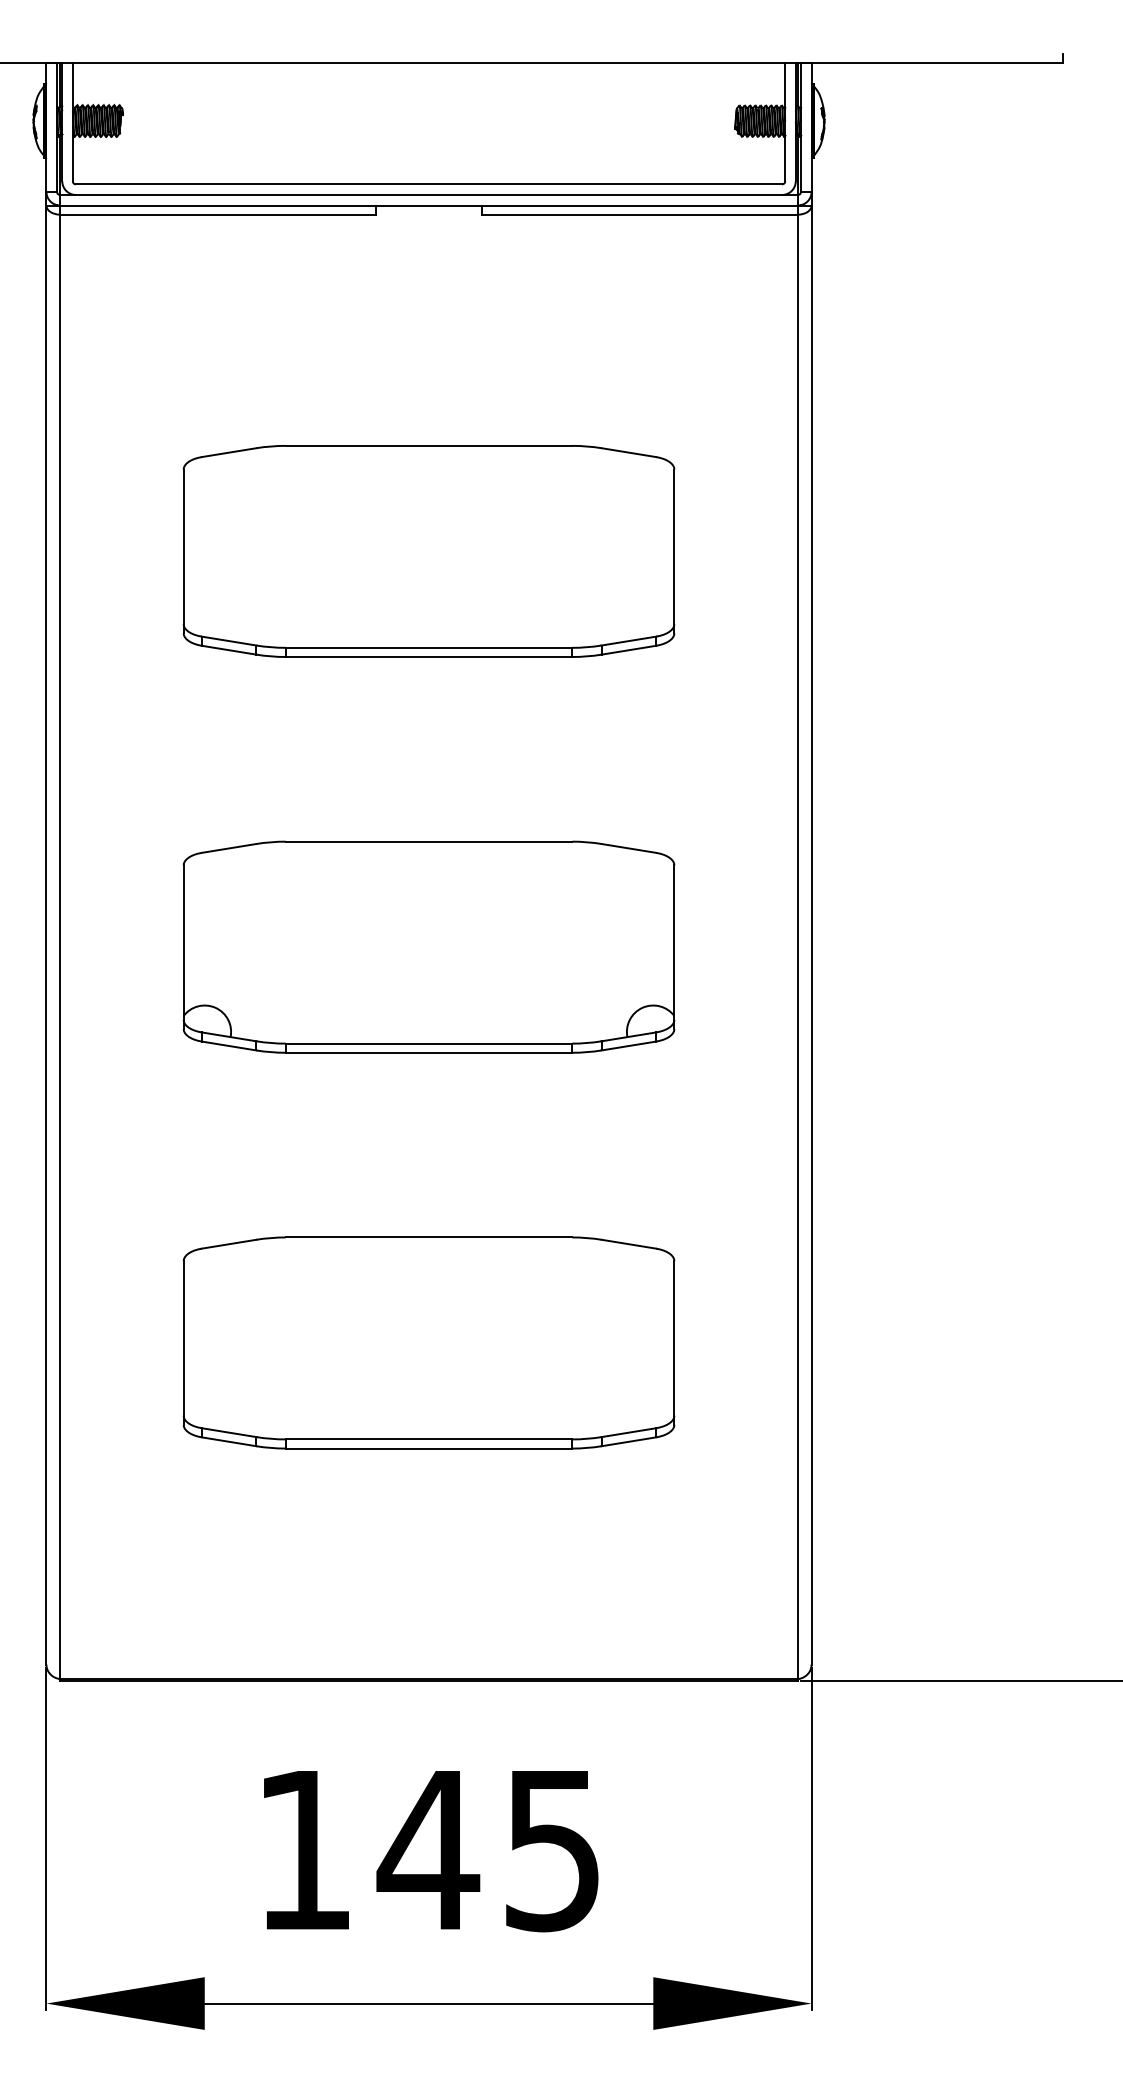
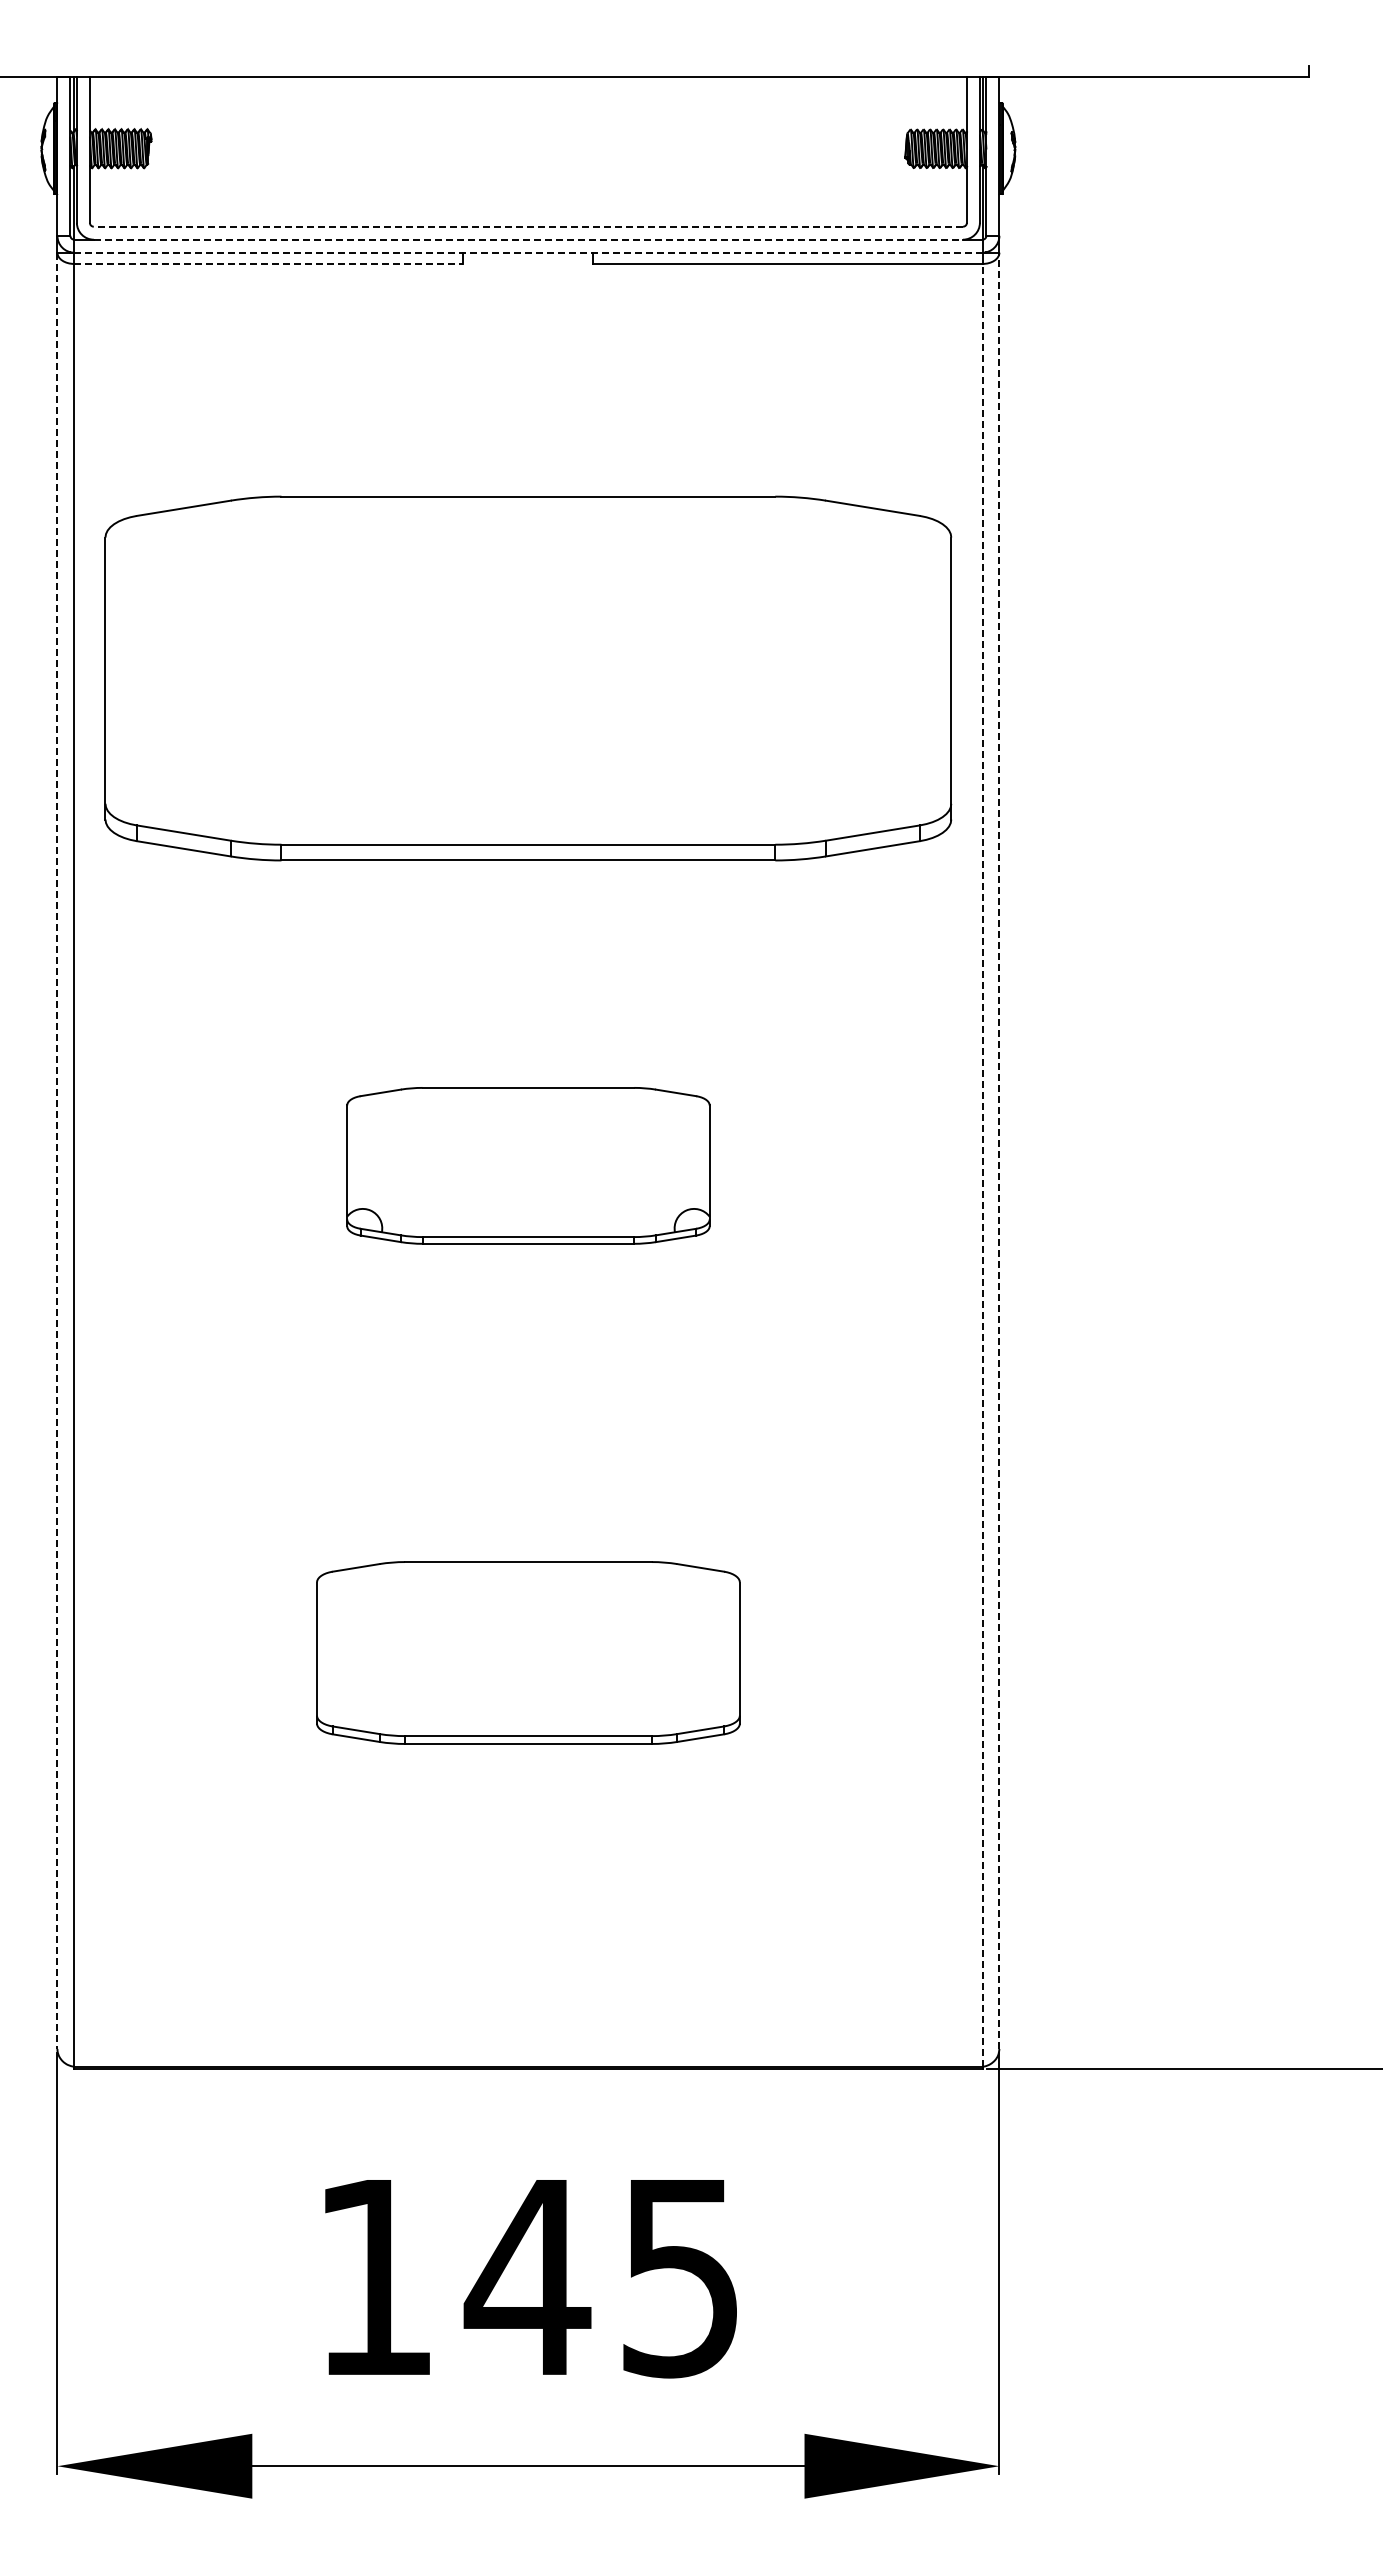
line: (429, 184) -> (528, 226), solid -> dashed
line: (429, 194) -> (528, 239), solid -> dashed
line: (428, 205) -> (527, 252), solid -> dashed
line: (217, 214) -> (268, 263), solid -> dashed
part: (429, 551) -> (528, 678), size x1.4
line: (811, 934) -> (999, 1150), solid -> dashed
line: (46, 935) -> (57, 1151), solid -> dashed
part: (429, 946) -> (528, 1165), size x0.6
line: (797, 946) -> (982, 1164), solid -> dashed
part: (429, 1342) -> (528, 1652), size x0.7

